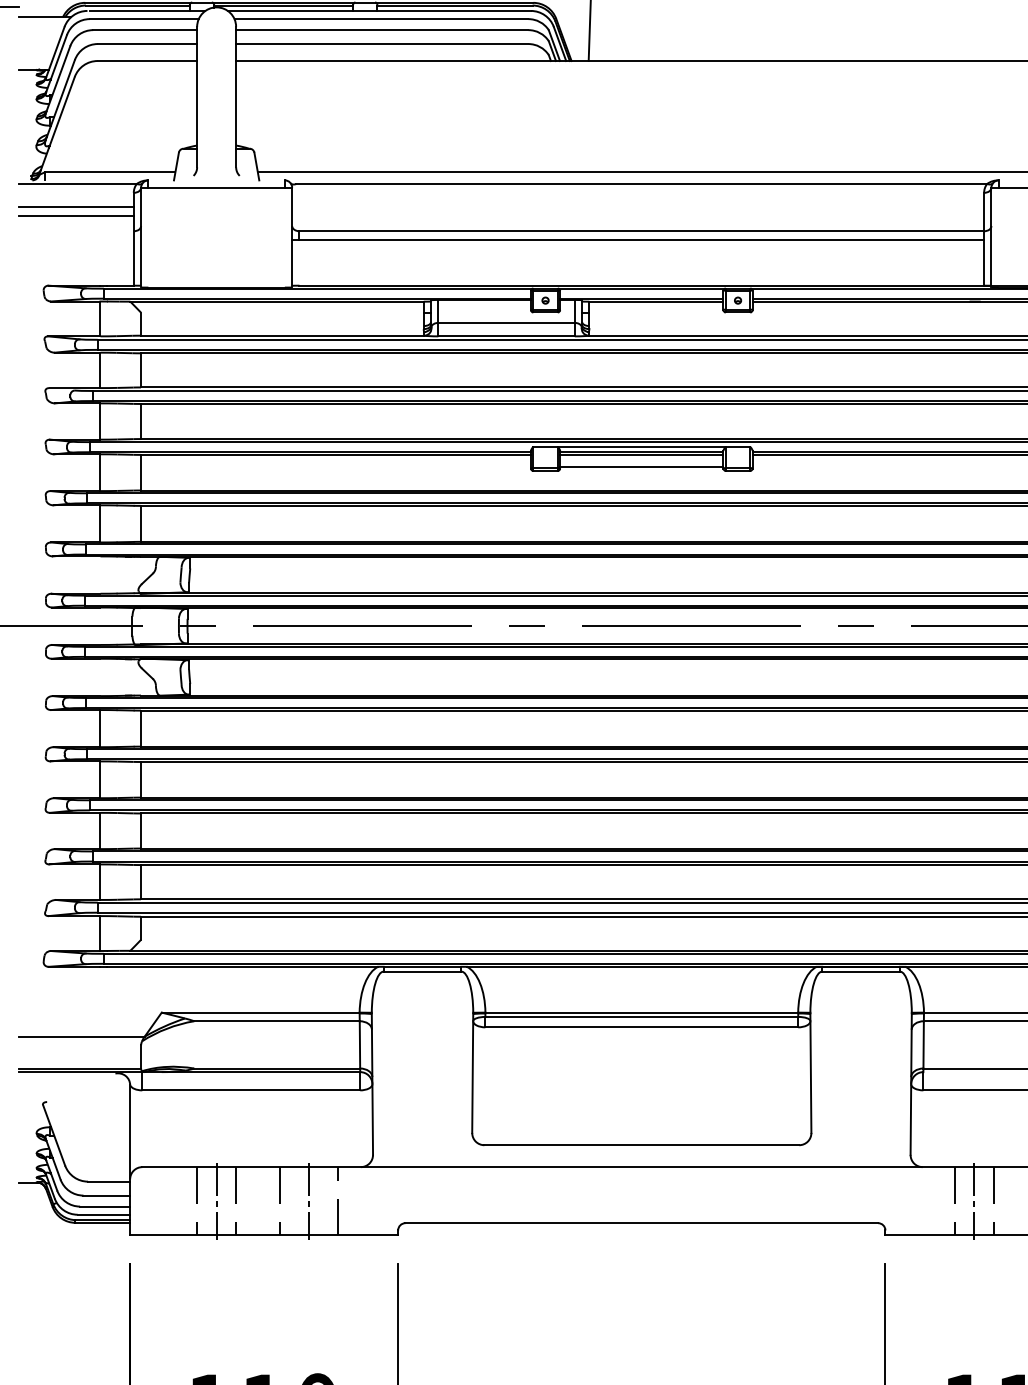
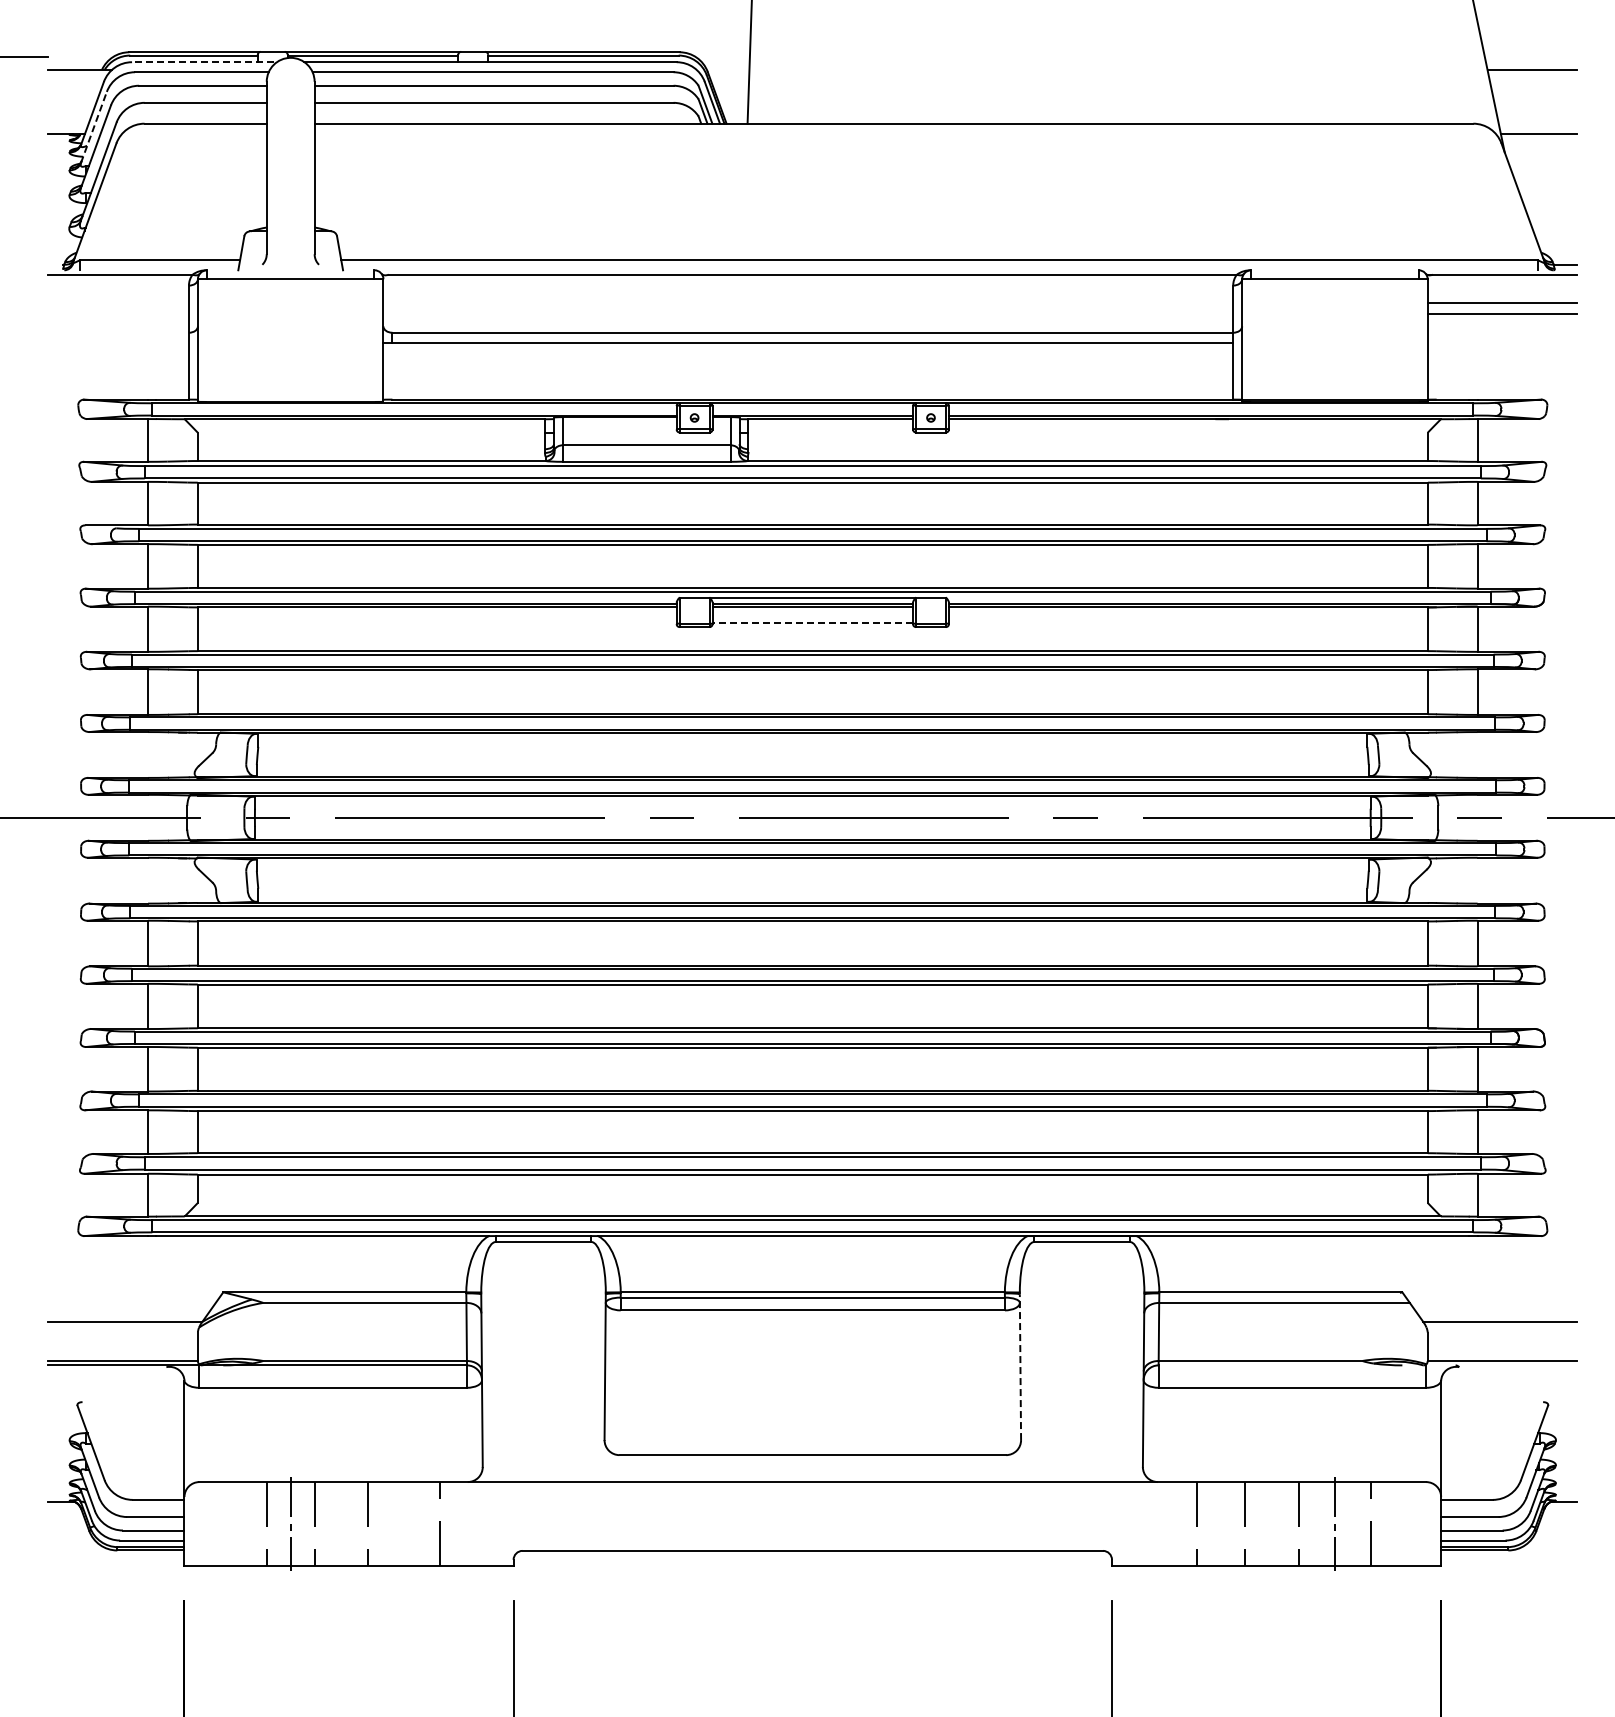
line: (148, 11) -> (206, 62), solid -> dashed
line: (56, 64) -> (93, 127), solid -> dashed
line: (76, 207) -> (118, 303), removed
line: (76, 215) -> (118, 313), removed
line: (641, 467) -> (812, 622), solid -> dashed
line: (810, 1073) -> (1020, 1367), solid -> dashed
line: (309, 1200) -> (404, 1523), removed
line: (974, 1200) -> (1221, 1523), removed

